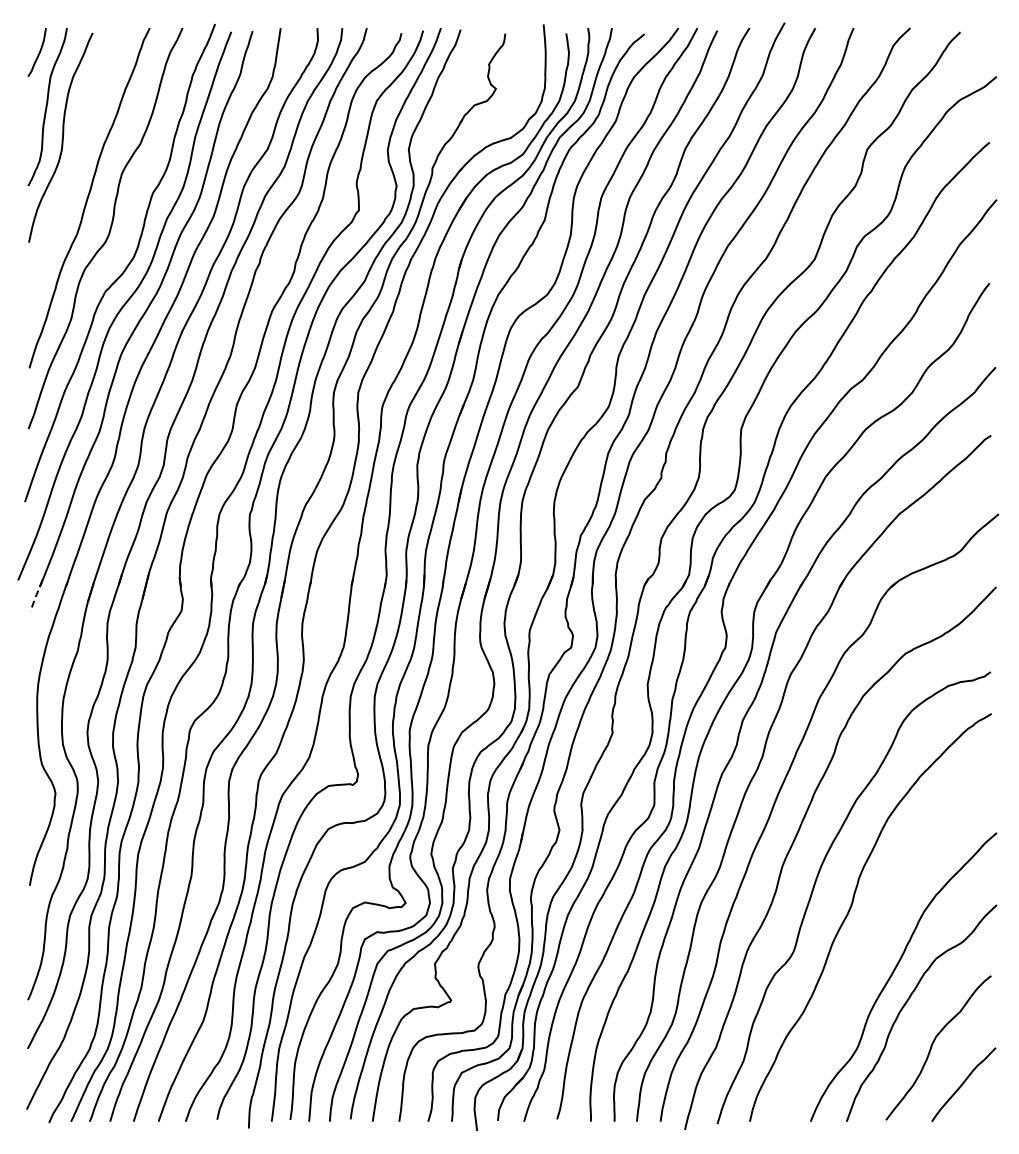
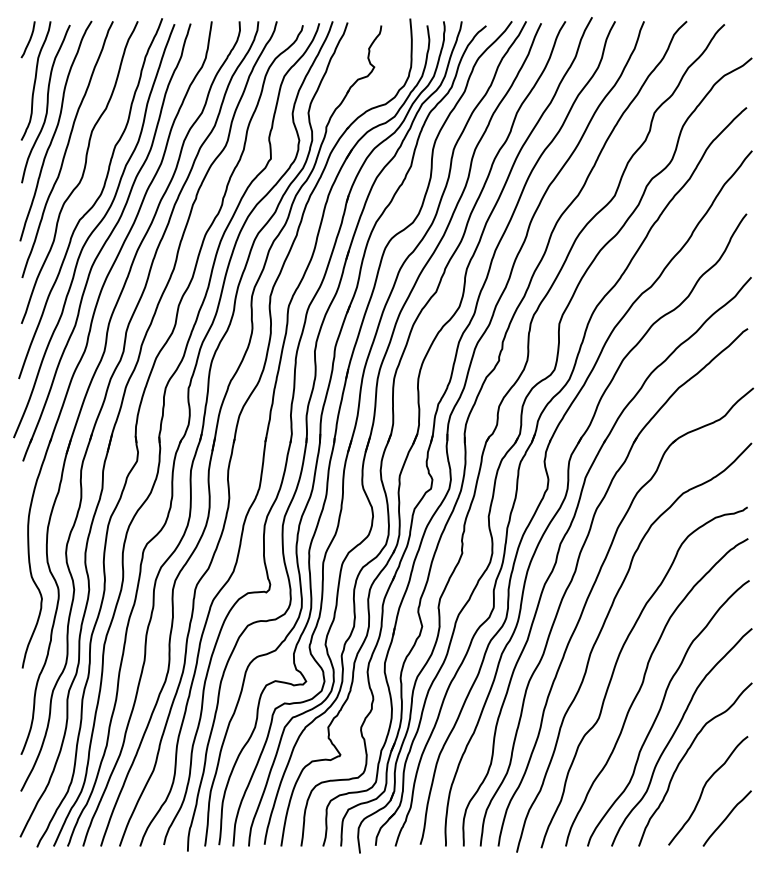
curve: (74, 173) -> (56, 131), added
line: (36, 595) -> (27, 449), dashed -> solid
curve: (876, 939) -> (661, 709), added

